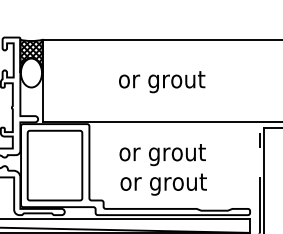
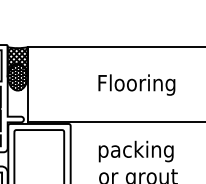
hatch: (30, 72) -> (16, 76), added
text: (162, 81) -> (137, 85), or grout -> Flooring
text: (162, 154) -> (137, 151), or grout -> packing

